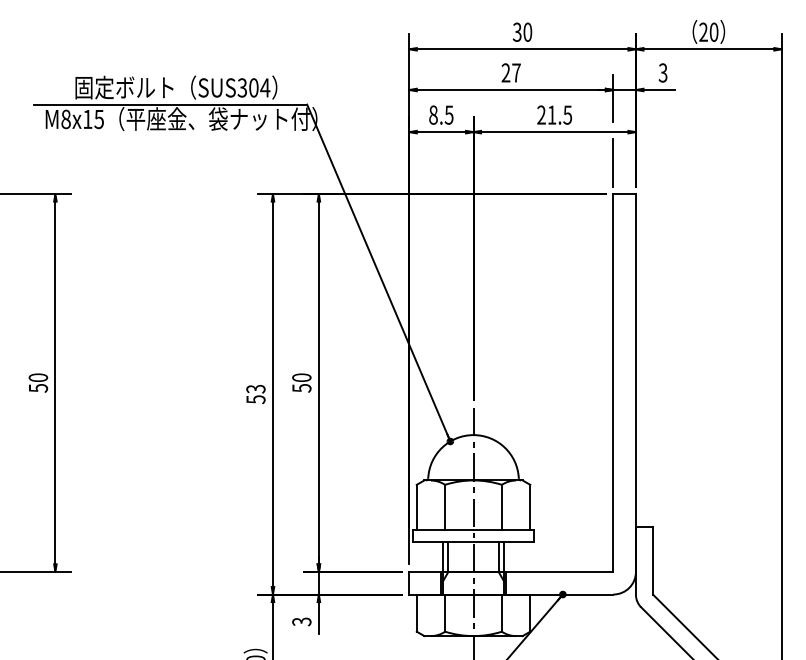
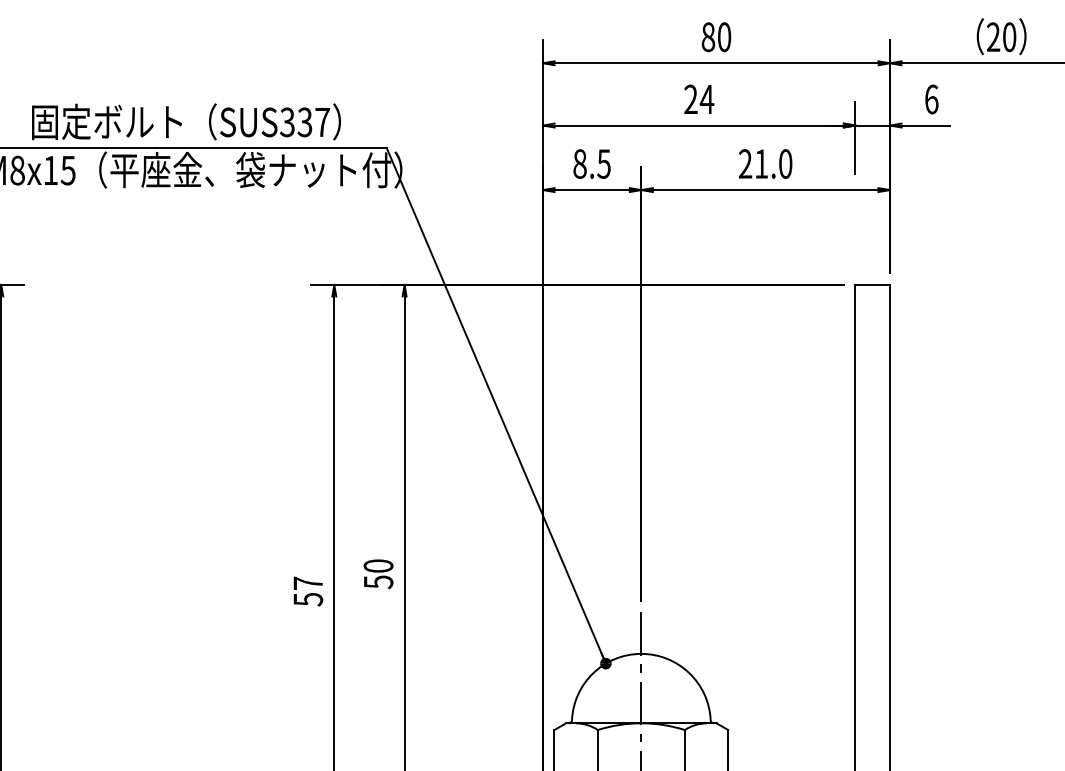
text: (516, 31) -> (707, 35), 30 -> 80
text: (516, 72) -> (707, 98), 27 -> 24
text: (662, 72) -> (930, 98), 3 -> 6
text: (259, 87) -> (313, 121), SUS304 -> SUS337
text: (567, 114) -> (785, 163), 21.5 -> 21.0
line: (613, 162) -> (855, 236), removed
text: (255, 388) -> (307, 582), 53 -> 57

